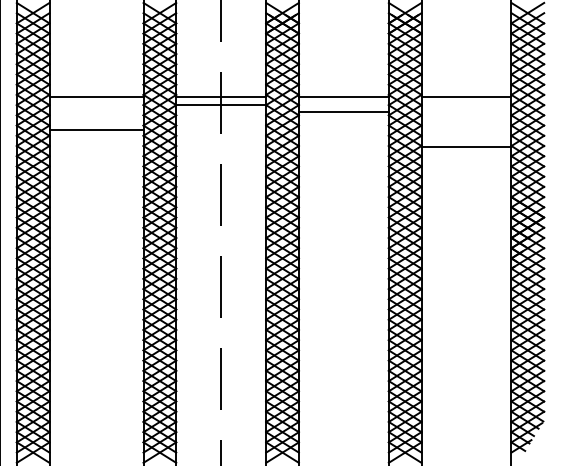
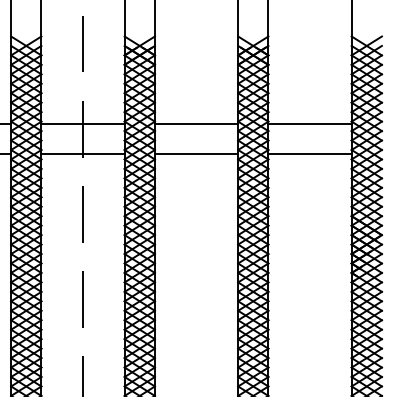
line: (221, 104) -> (83, 153), moved
line: (343, 111) -> (196, 153), moved
line: (466, 146) -> (310, 153), moved

